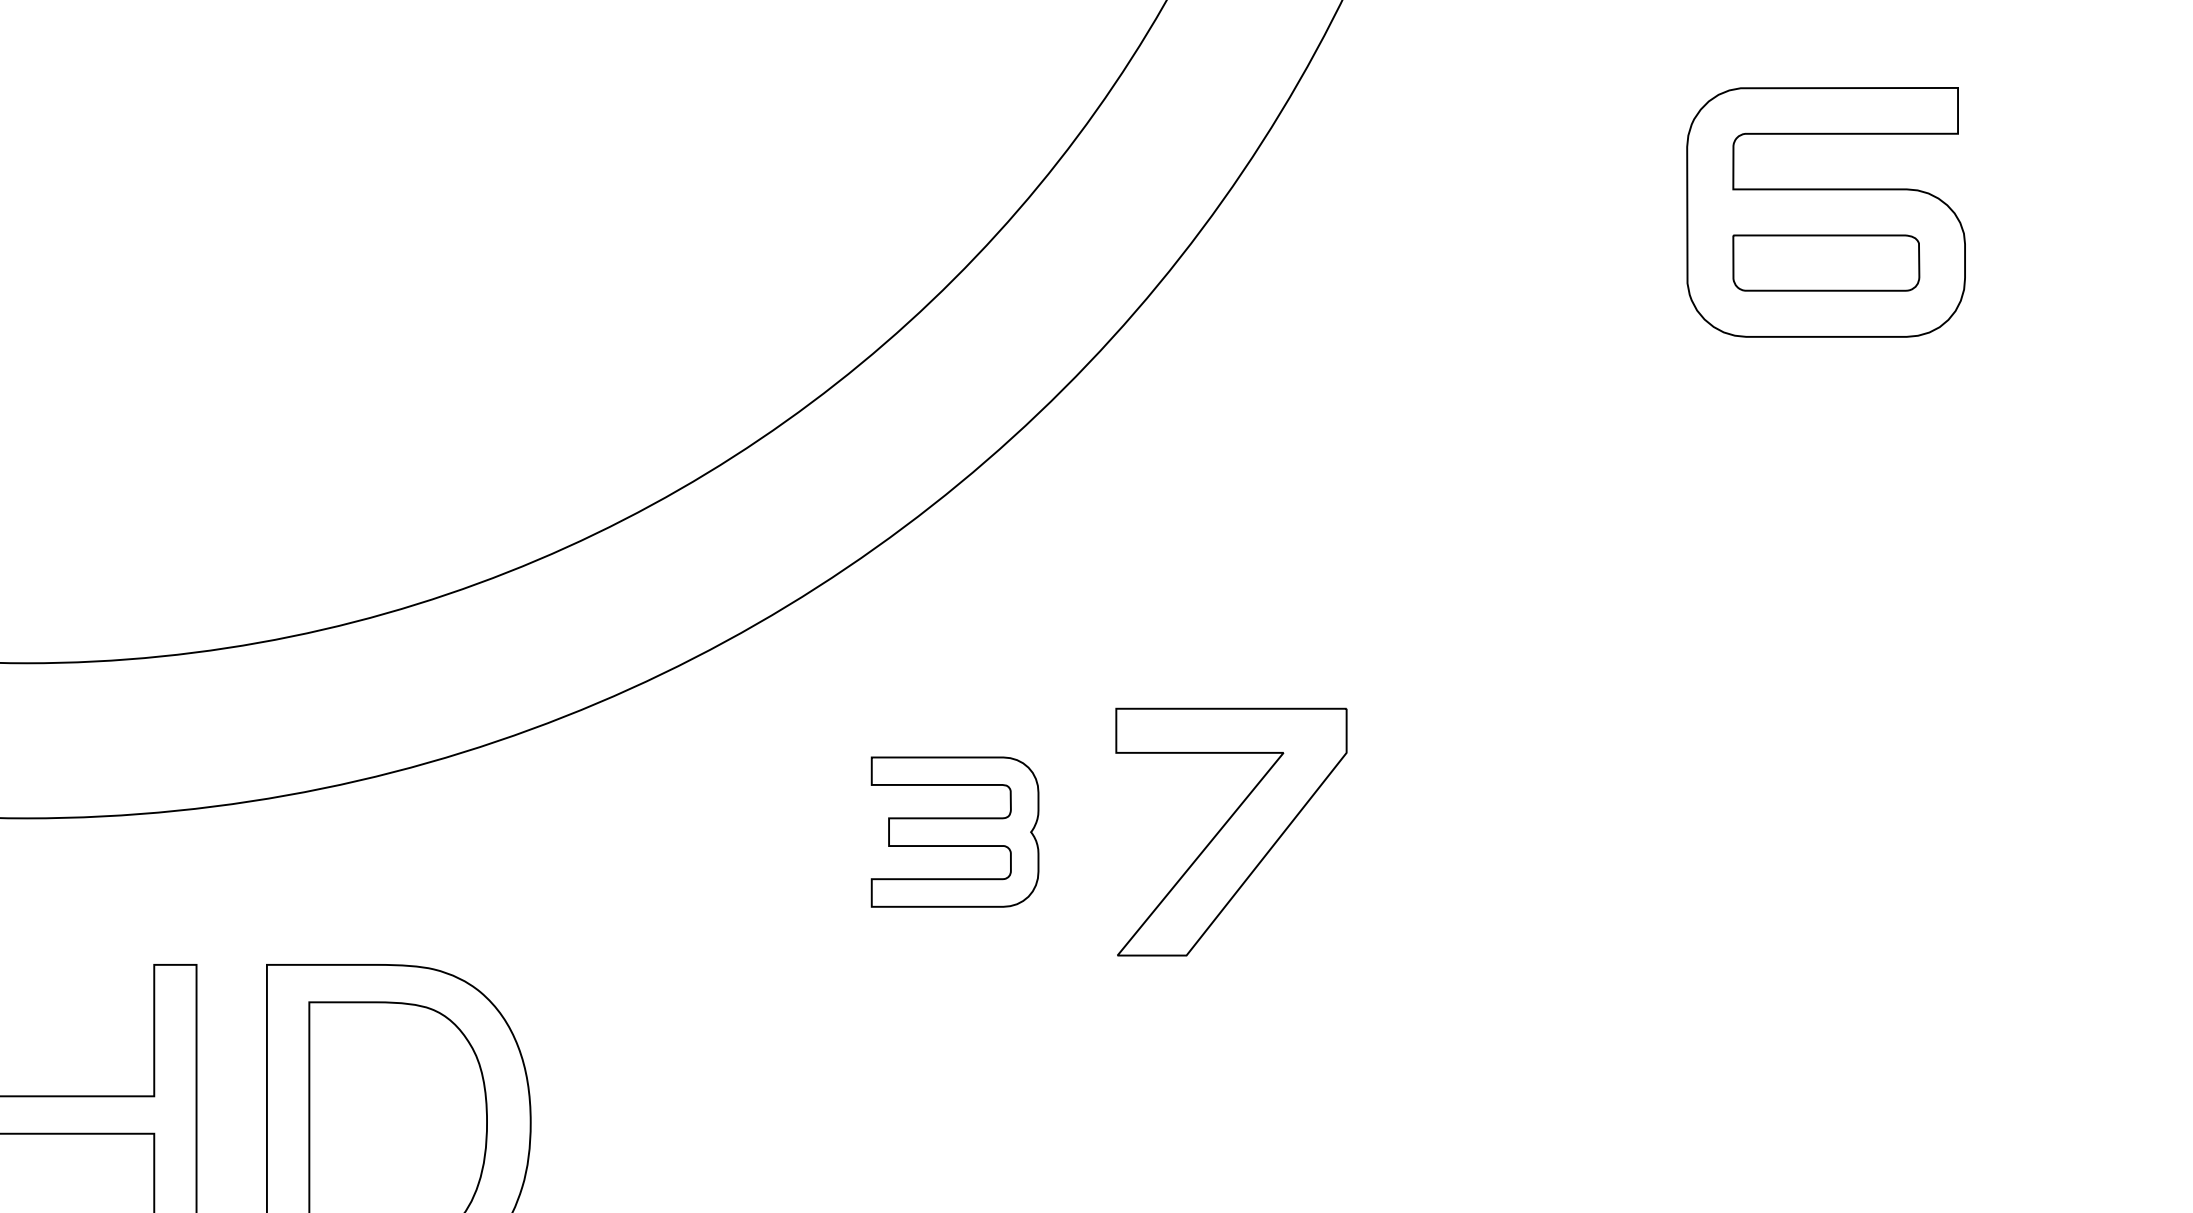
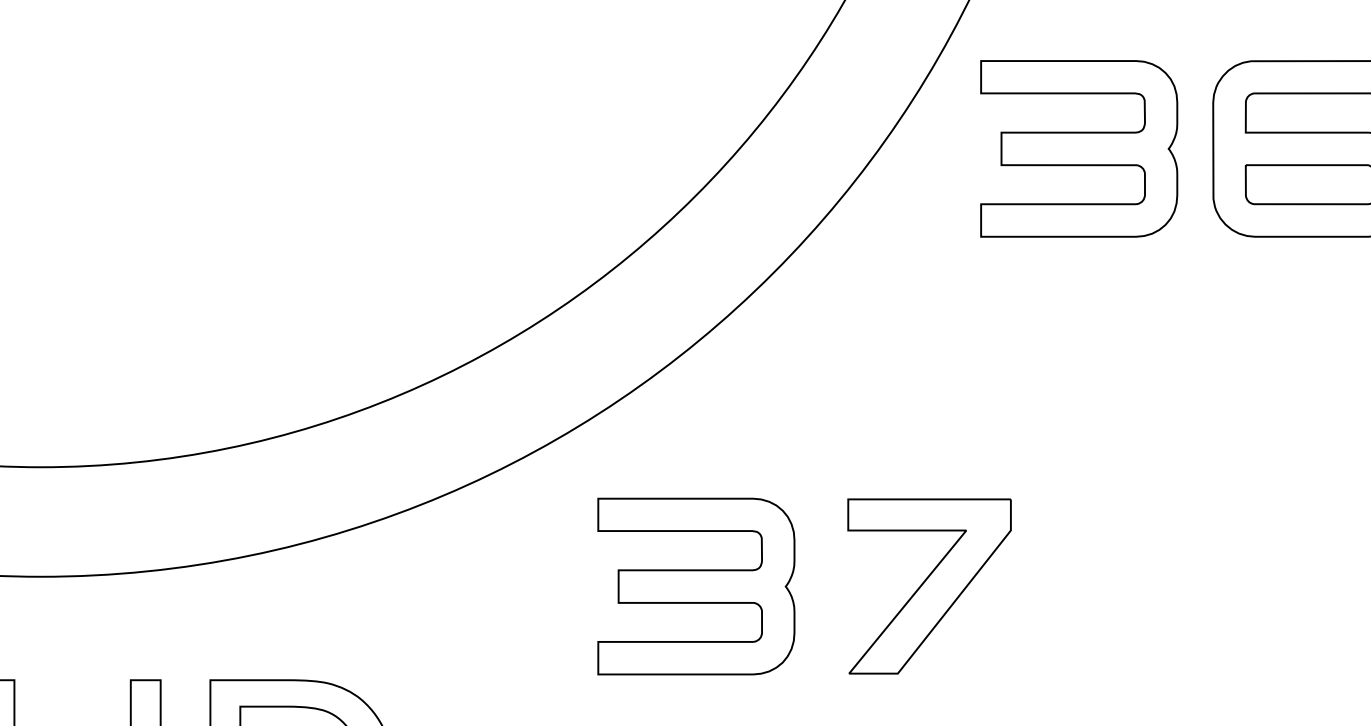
part: (1497, 212) -> (1079, 148), added
part: (954, 831) -> (695, 586), size x1.67
part: (1231, 831) -> (929, 586), moved

